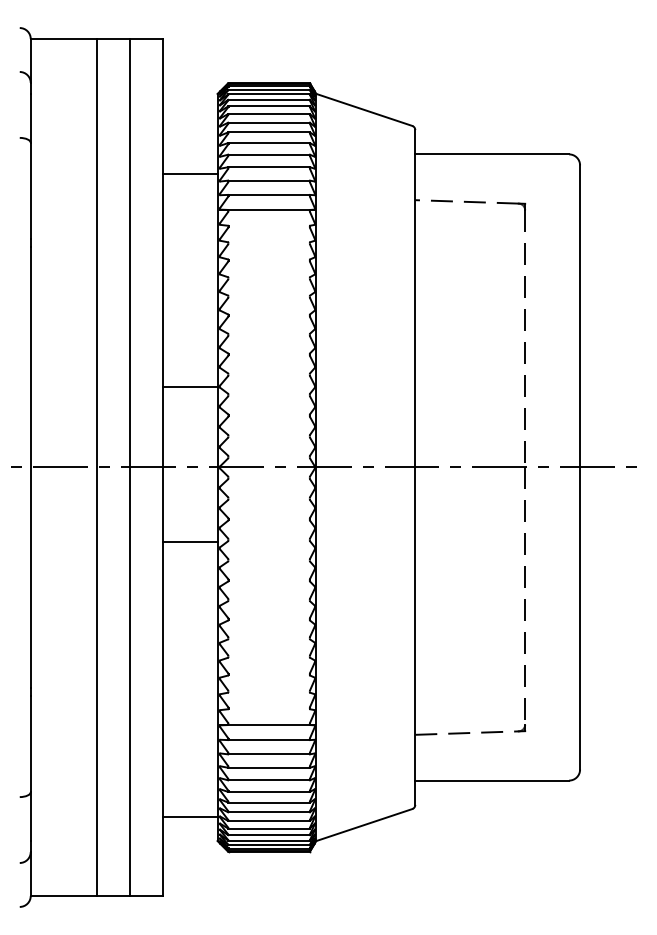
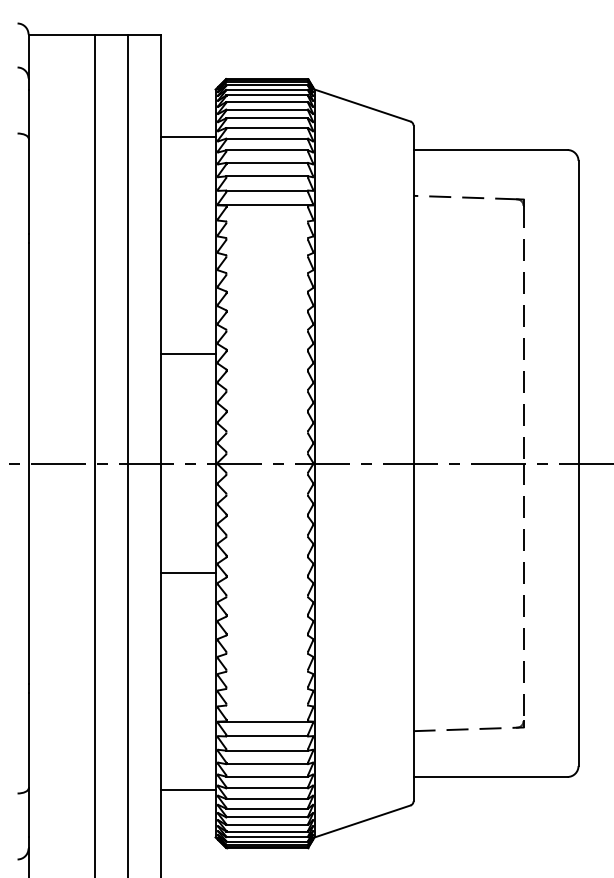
line: (189, 173) -> (187, 137), moved
line: (189, 387) -> (187, 354), moved
line: (189, 541) -> (187, 572), moved
line: (189, 817) -> (187, 789), moved

